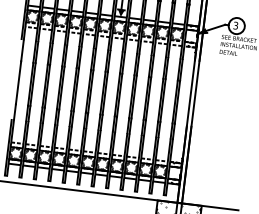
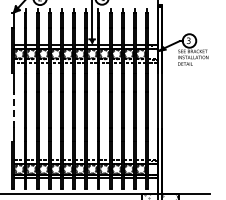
line: (18, 81) -> (14, 109), solid -> dashed

